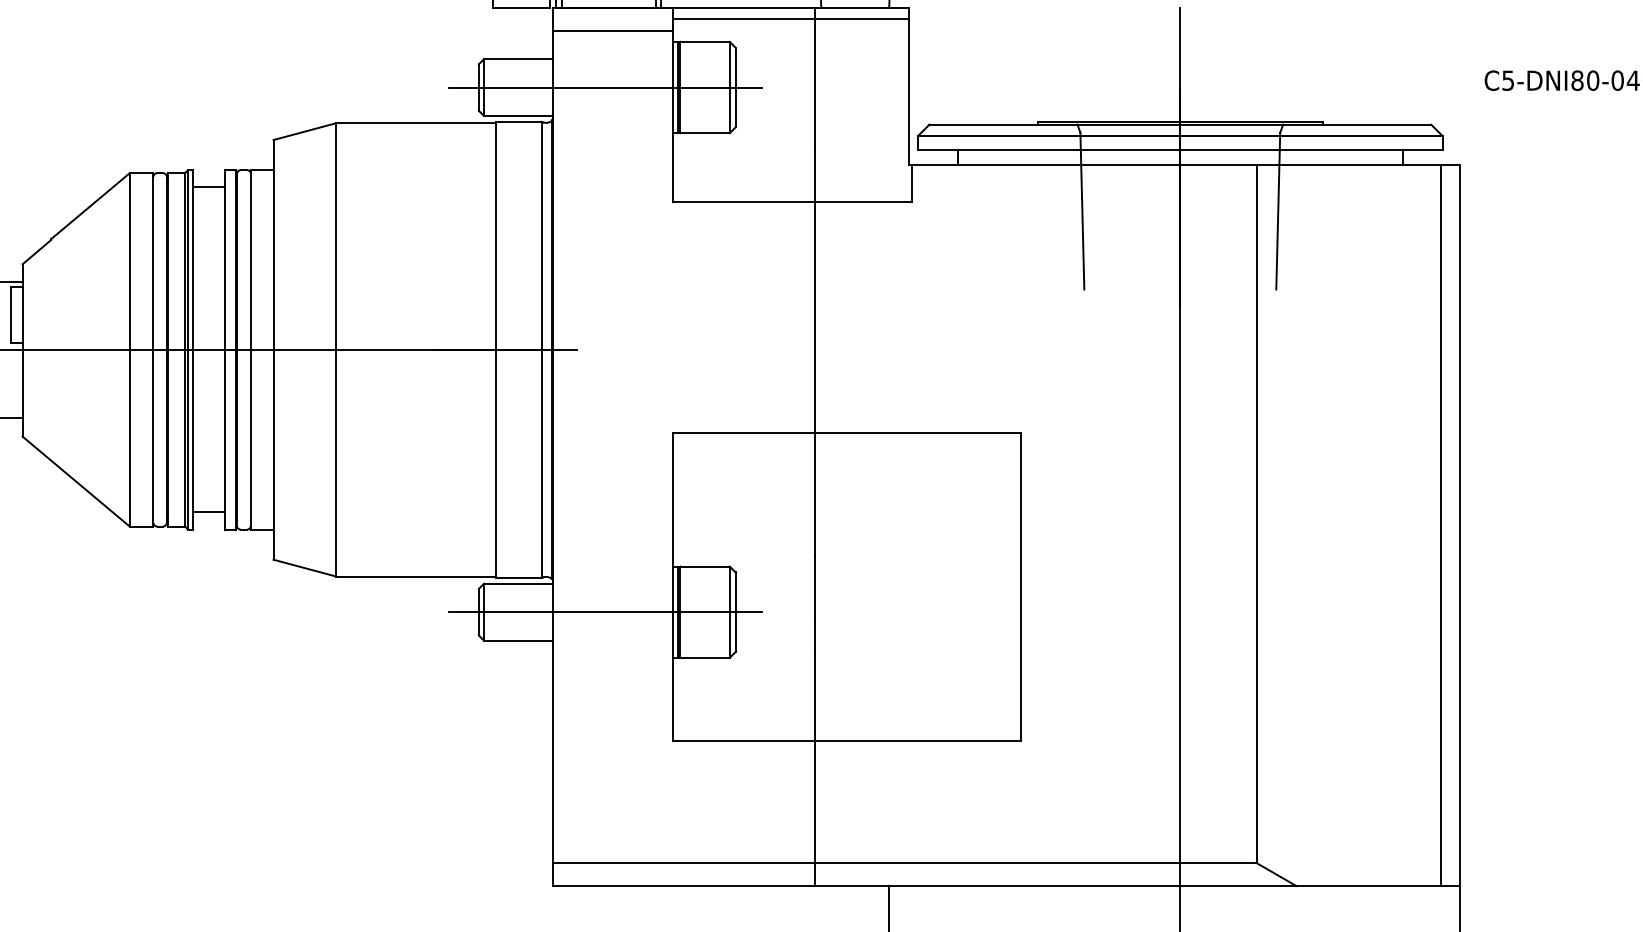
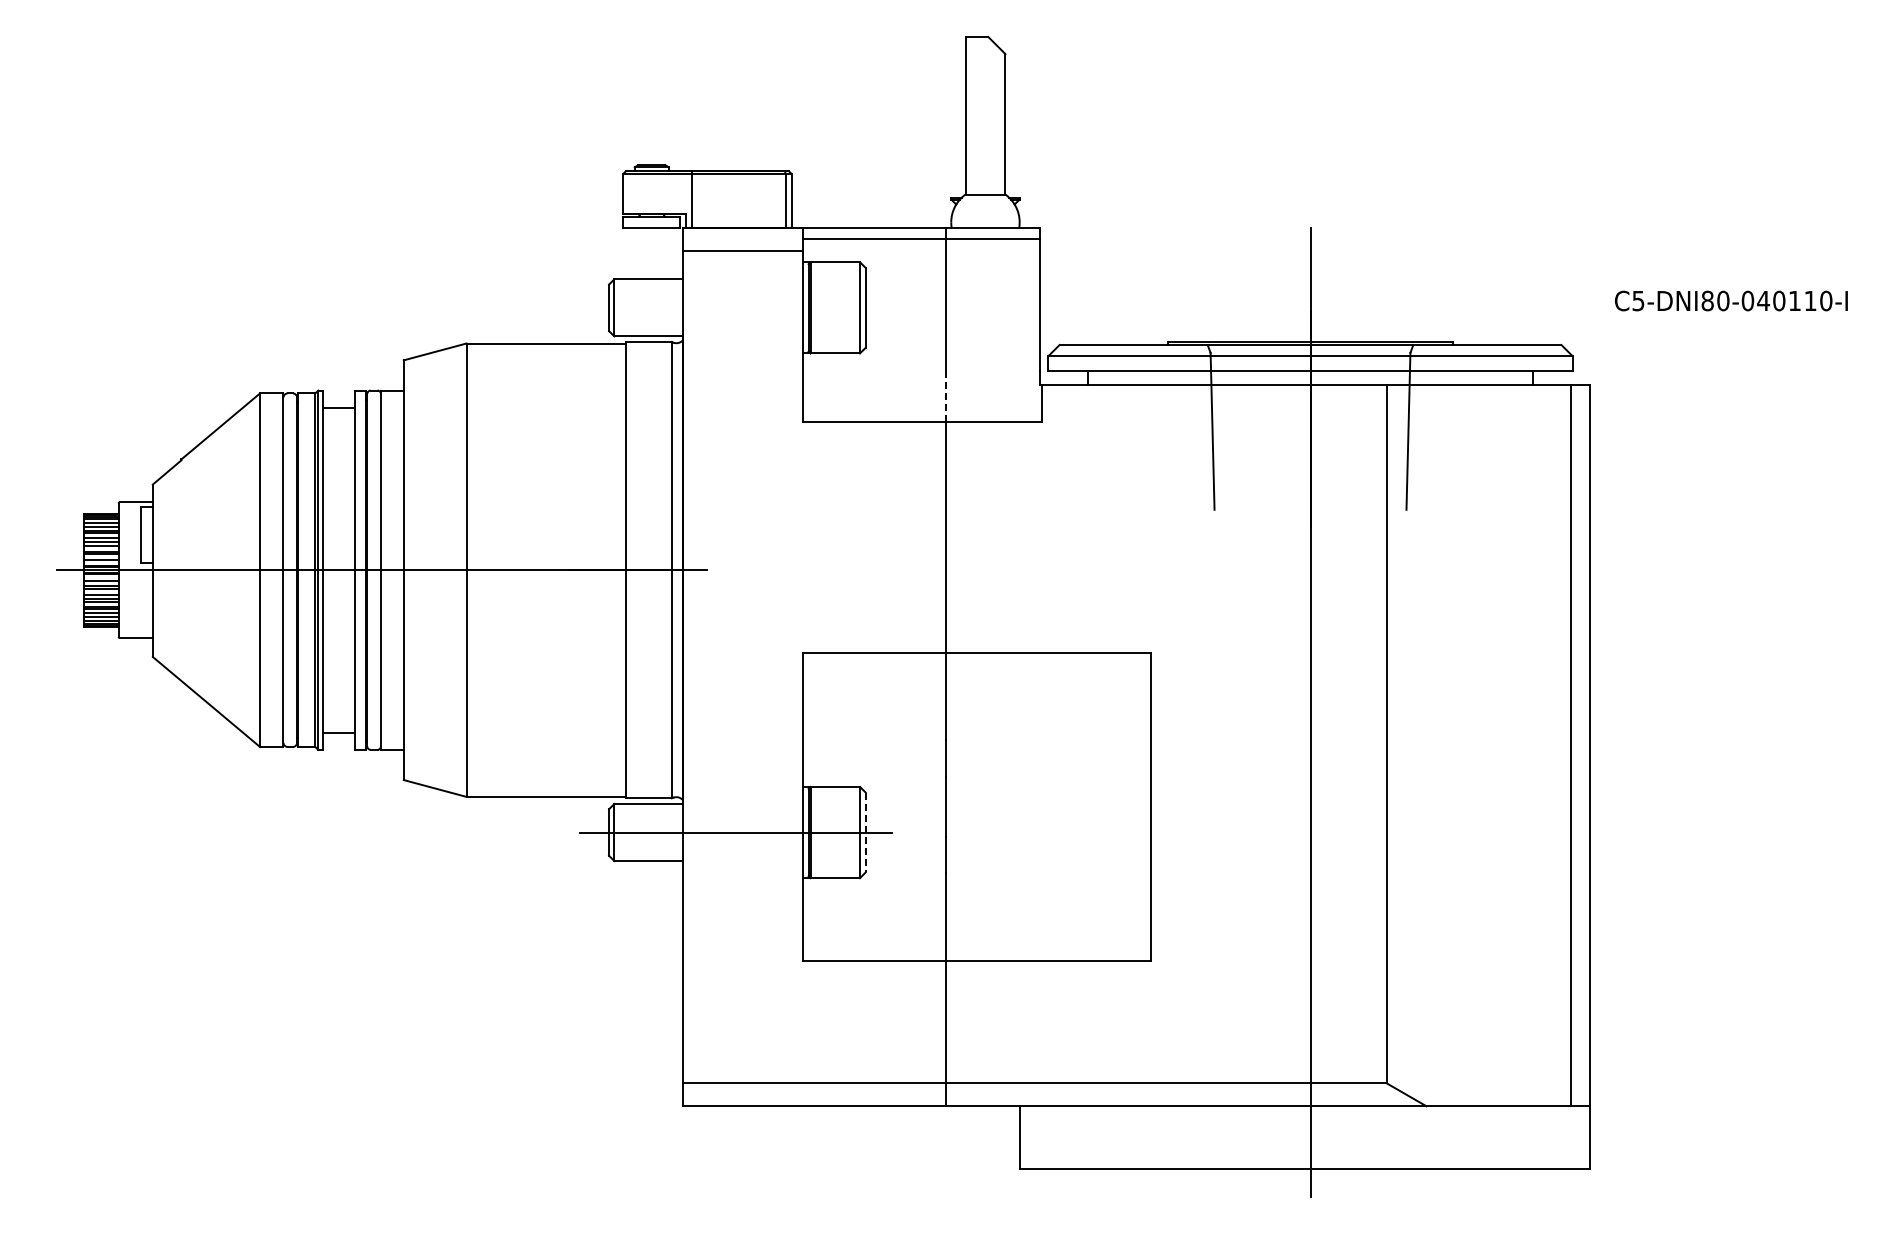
line: (605, 87) -> (735, 307), removed
line: (815, 176) -> (945, 396), solid -> dashed
line: (735, 612) -> (865, 832), solid -> dashed

